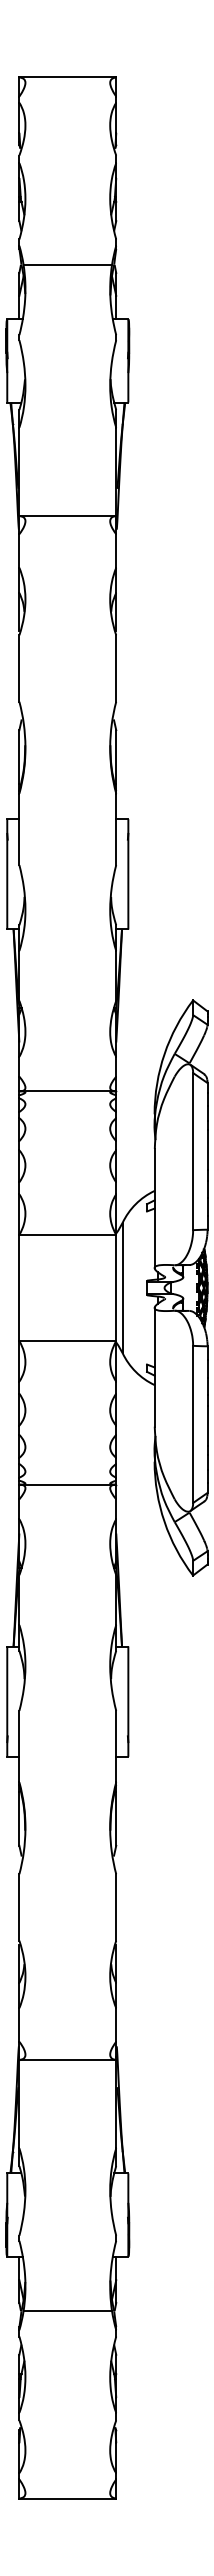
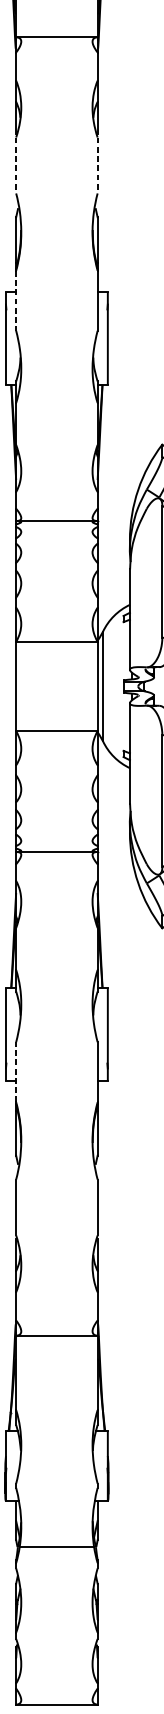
line: (19, 669) -> (16, 166), solid -> dashed
line: (116, 669) -> (97, 166), solid -> dashed
line: (19, 829) -> (16, 300), solid -> dashed
line: (19, 1746) -> (16, 1072), solid -> dashed

